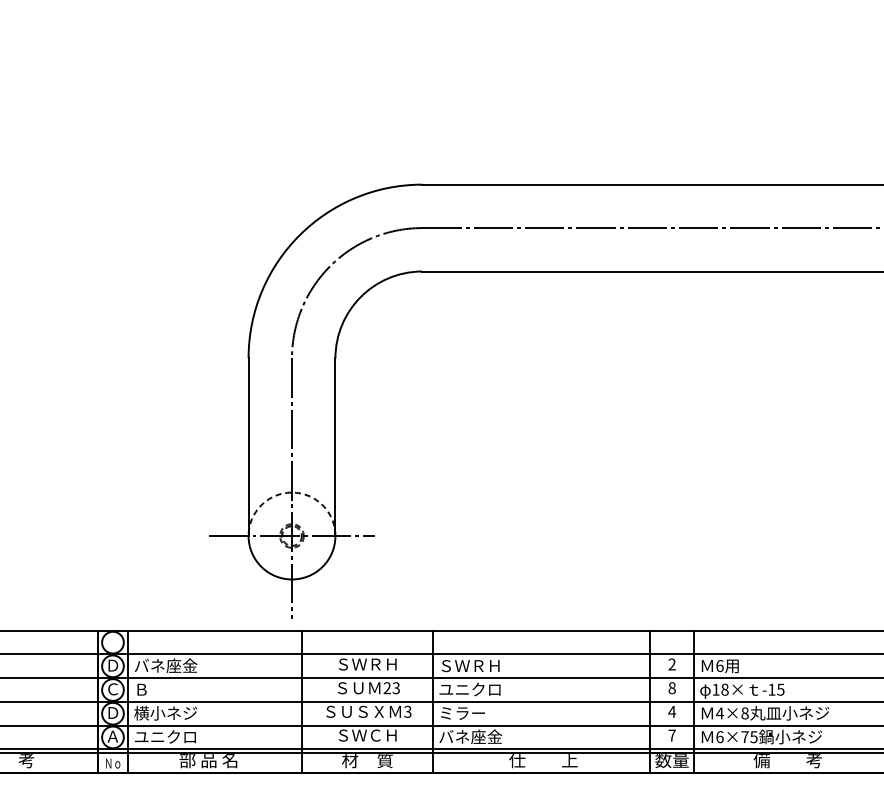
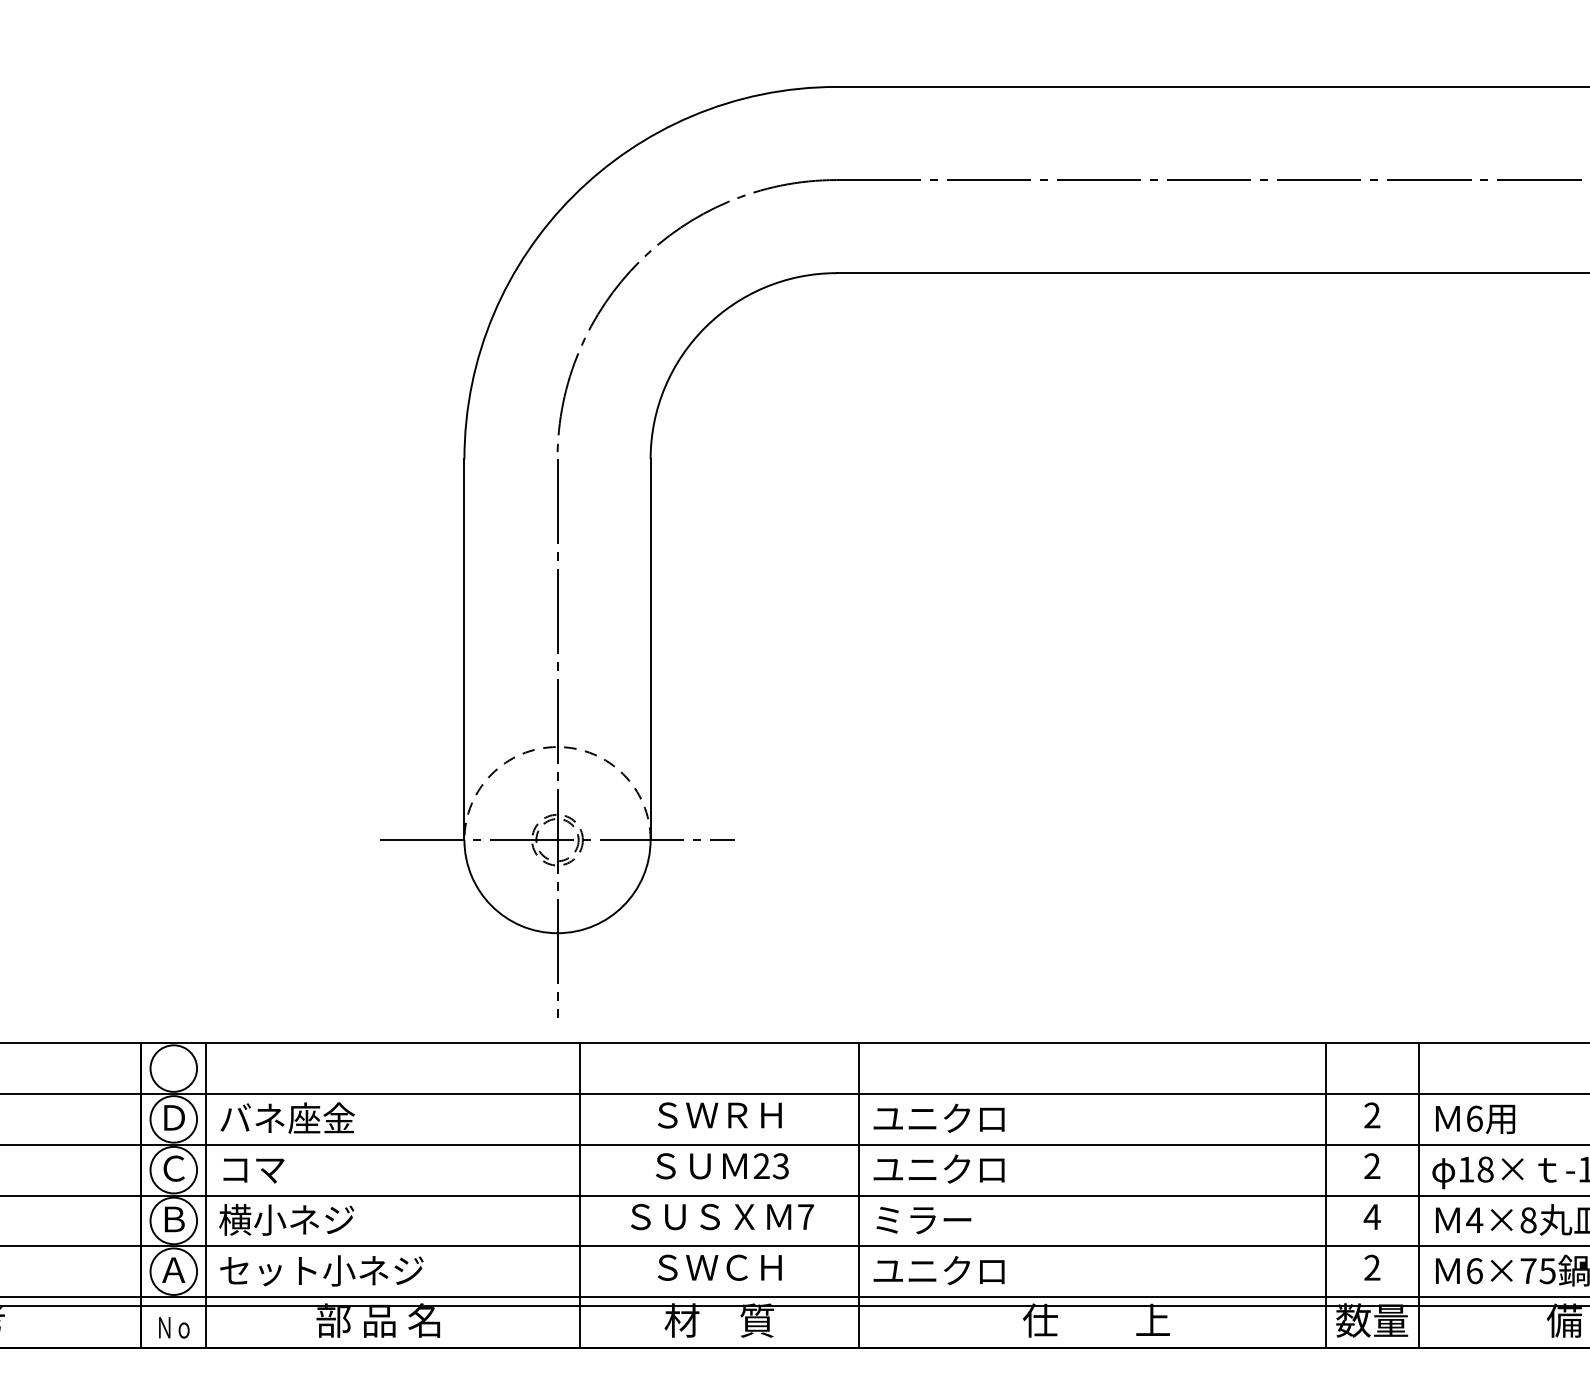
text: (469, 665) -> (937, 1117), ＳＷＲＨ -> ユニクロ
text: (671, 688) -> (1370, 1166), 8 -> 2
text: (150, 689) -> (254, 1169), Ｂ -> コマ
text: (407, 711) -> (805, 1216), 3 -> 7
text: (113, 712) -> (174, 1218), Ｄ -> Ｂ
text: (671, 735) -> (1370, 1267), 7 -> 2
text: (181, 736) -> (320, 1269), ユニクロ -> セット小ネジ
text: (470, 736) -> (940, 1269), バネ座金 -> ユニクロ

